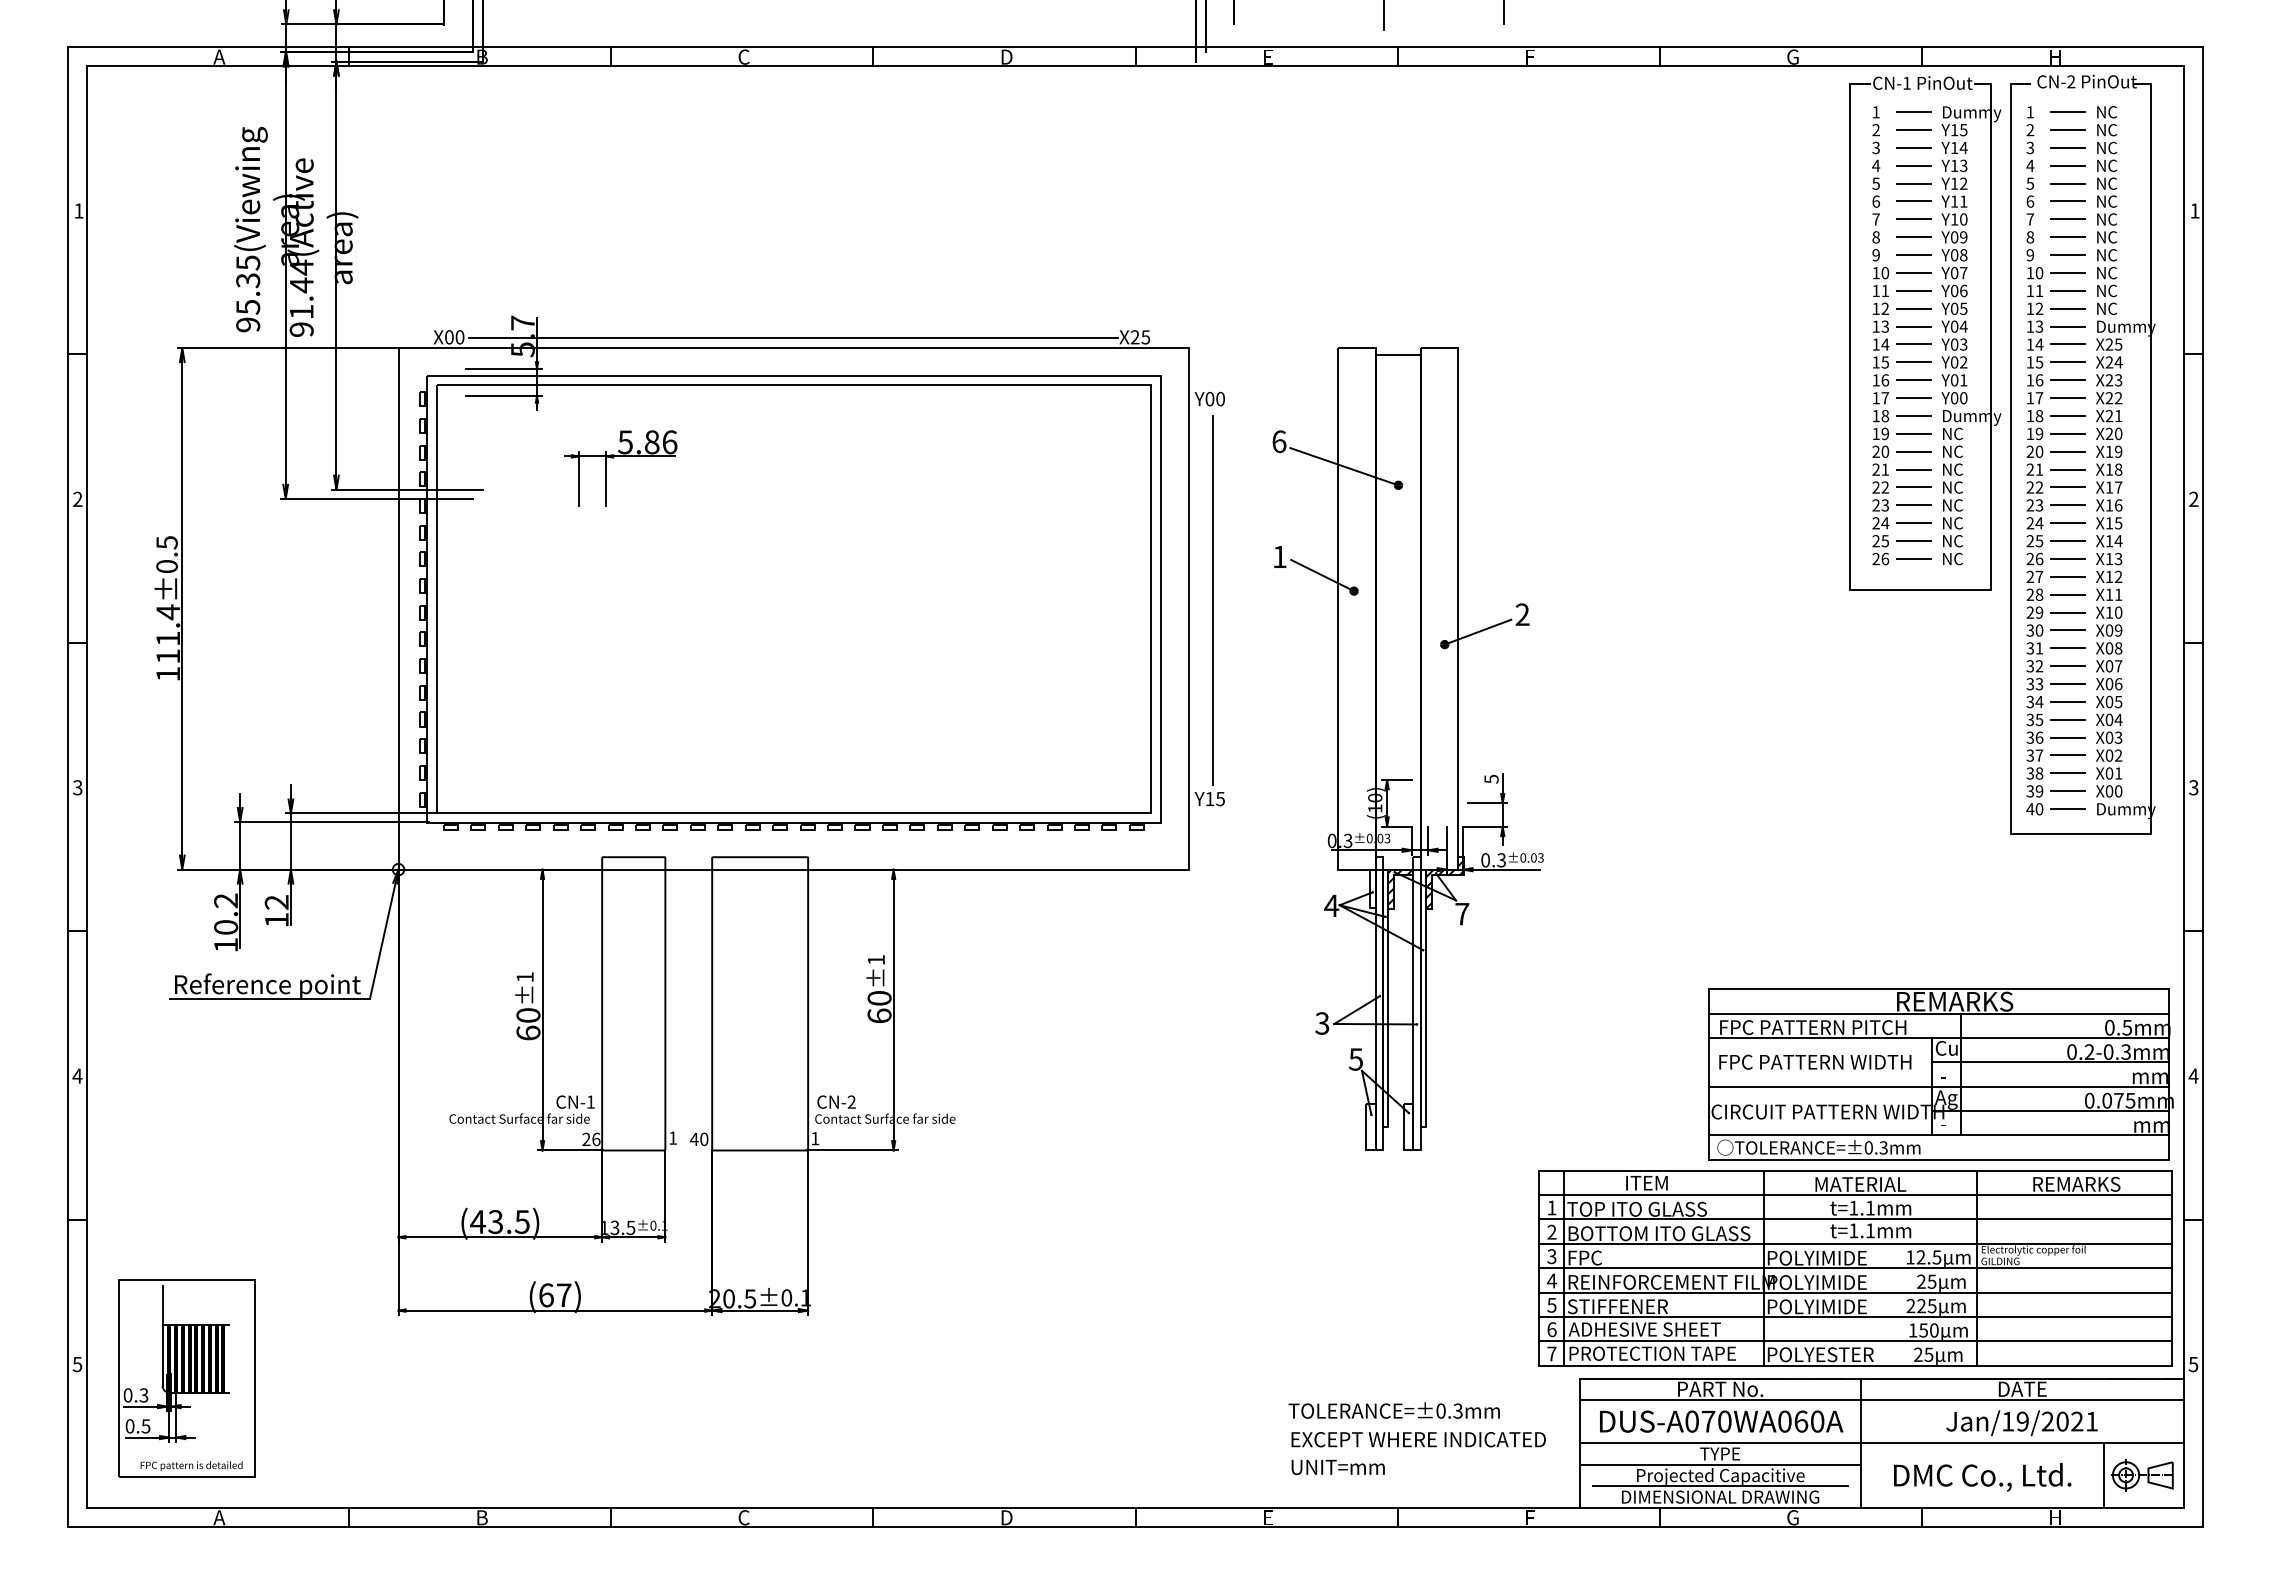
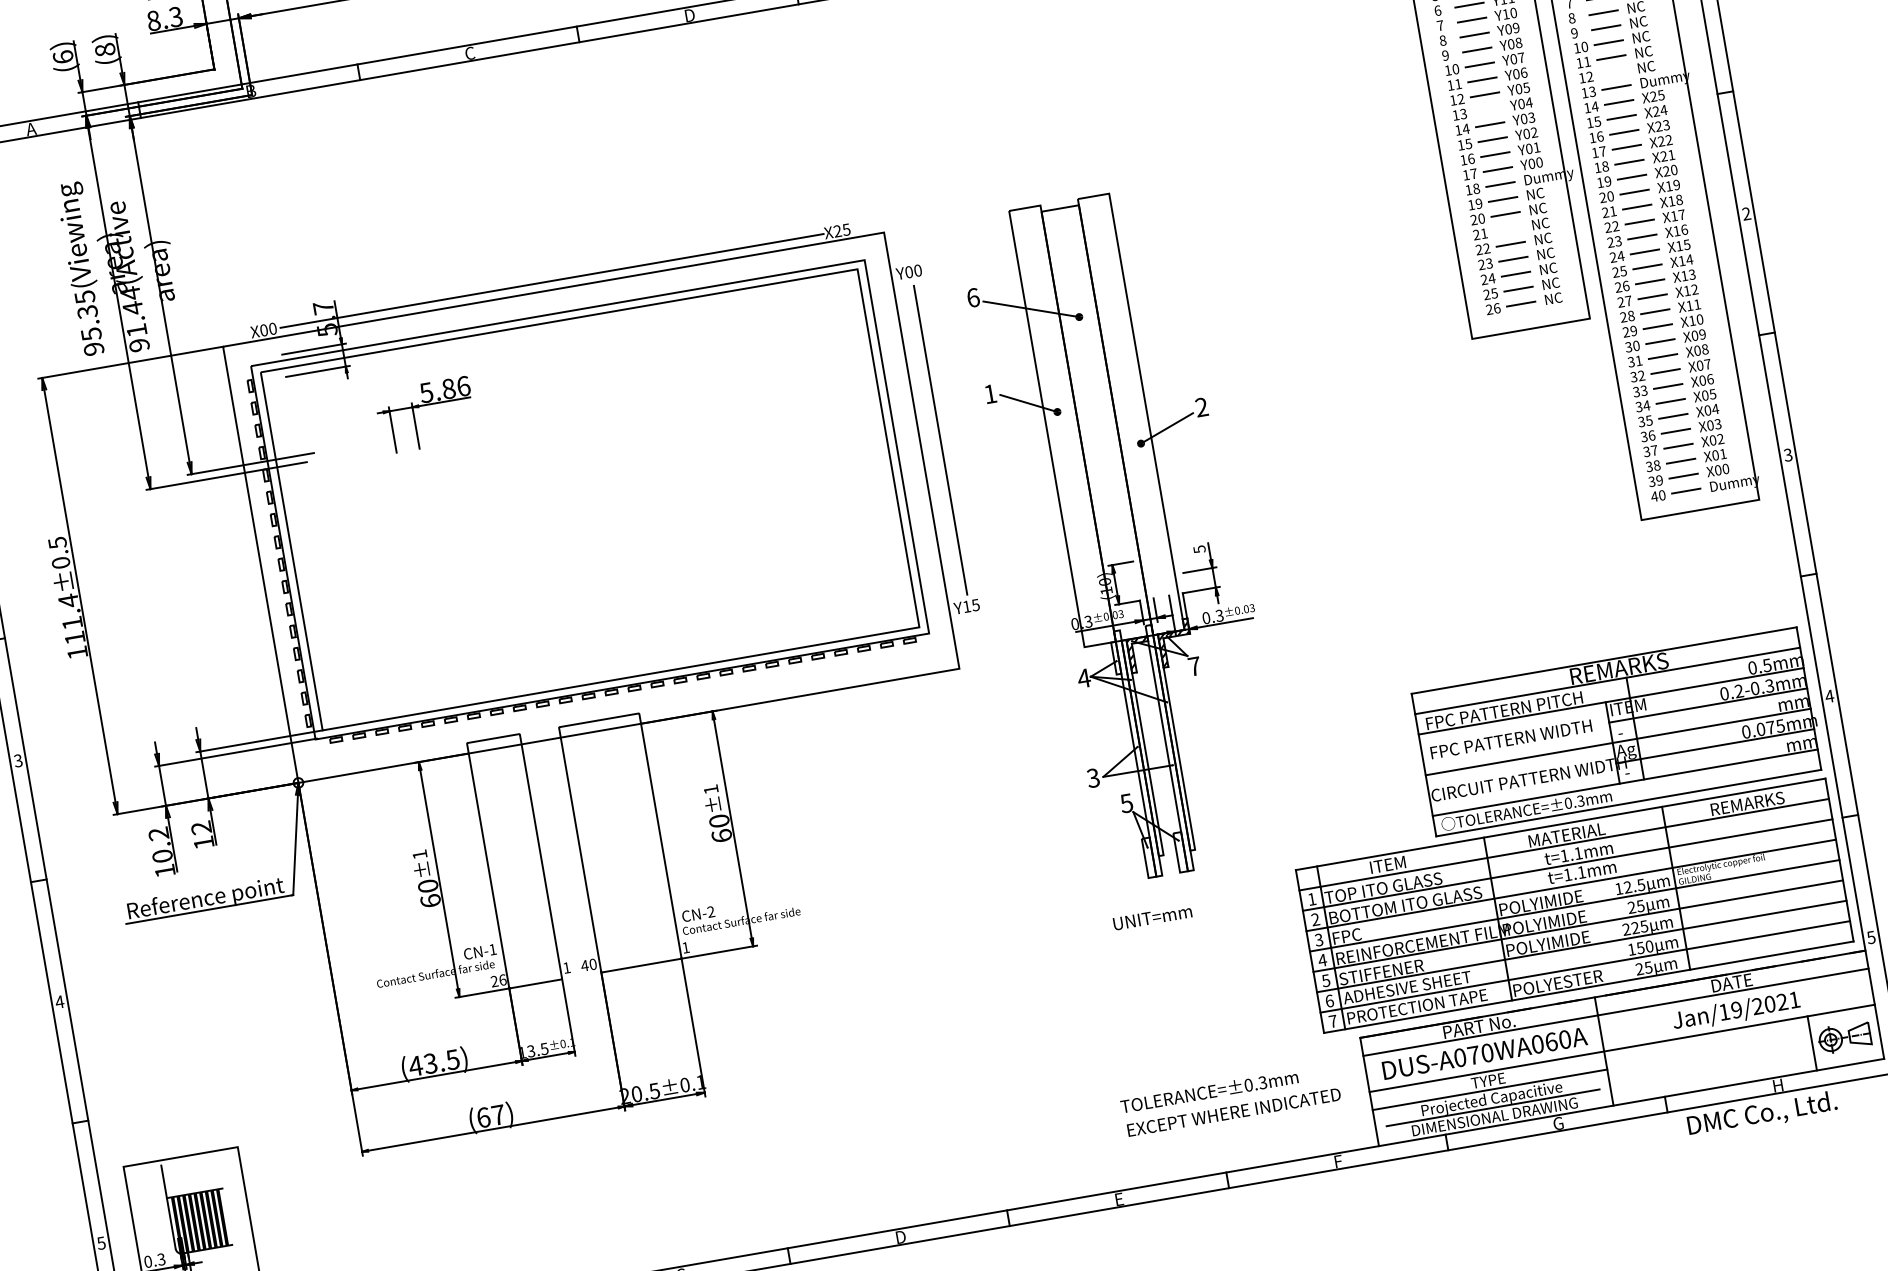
line: (2068, 308) -> (1614, 72), removed
line: (1913, 326) -> (1487, 109), removed
line: (1913, 469) -> (1507, 229), removed
text: (1956, 1047) -> (1627, 706), Cu -> ITEM
text: (1337, 1466) -> (1151, 917), moved
text: (1982, 1477) -> (1762, 1114), moved

